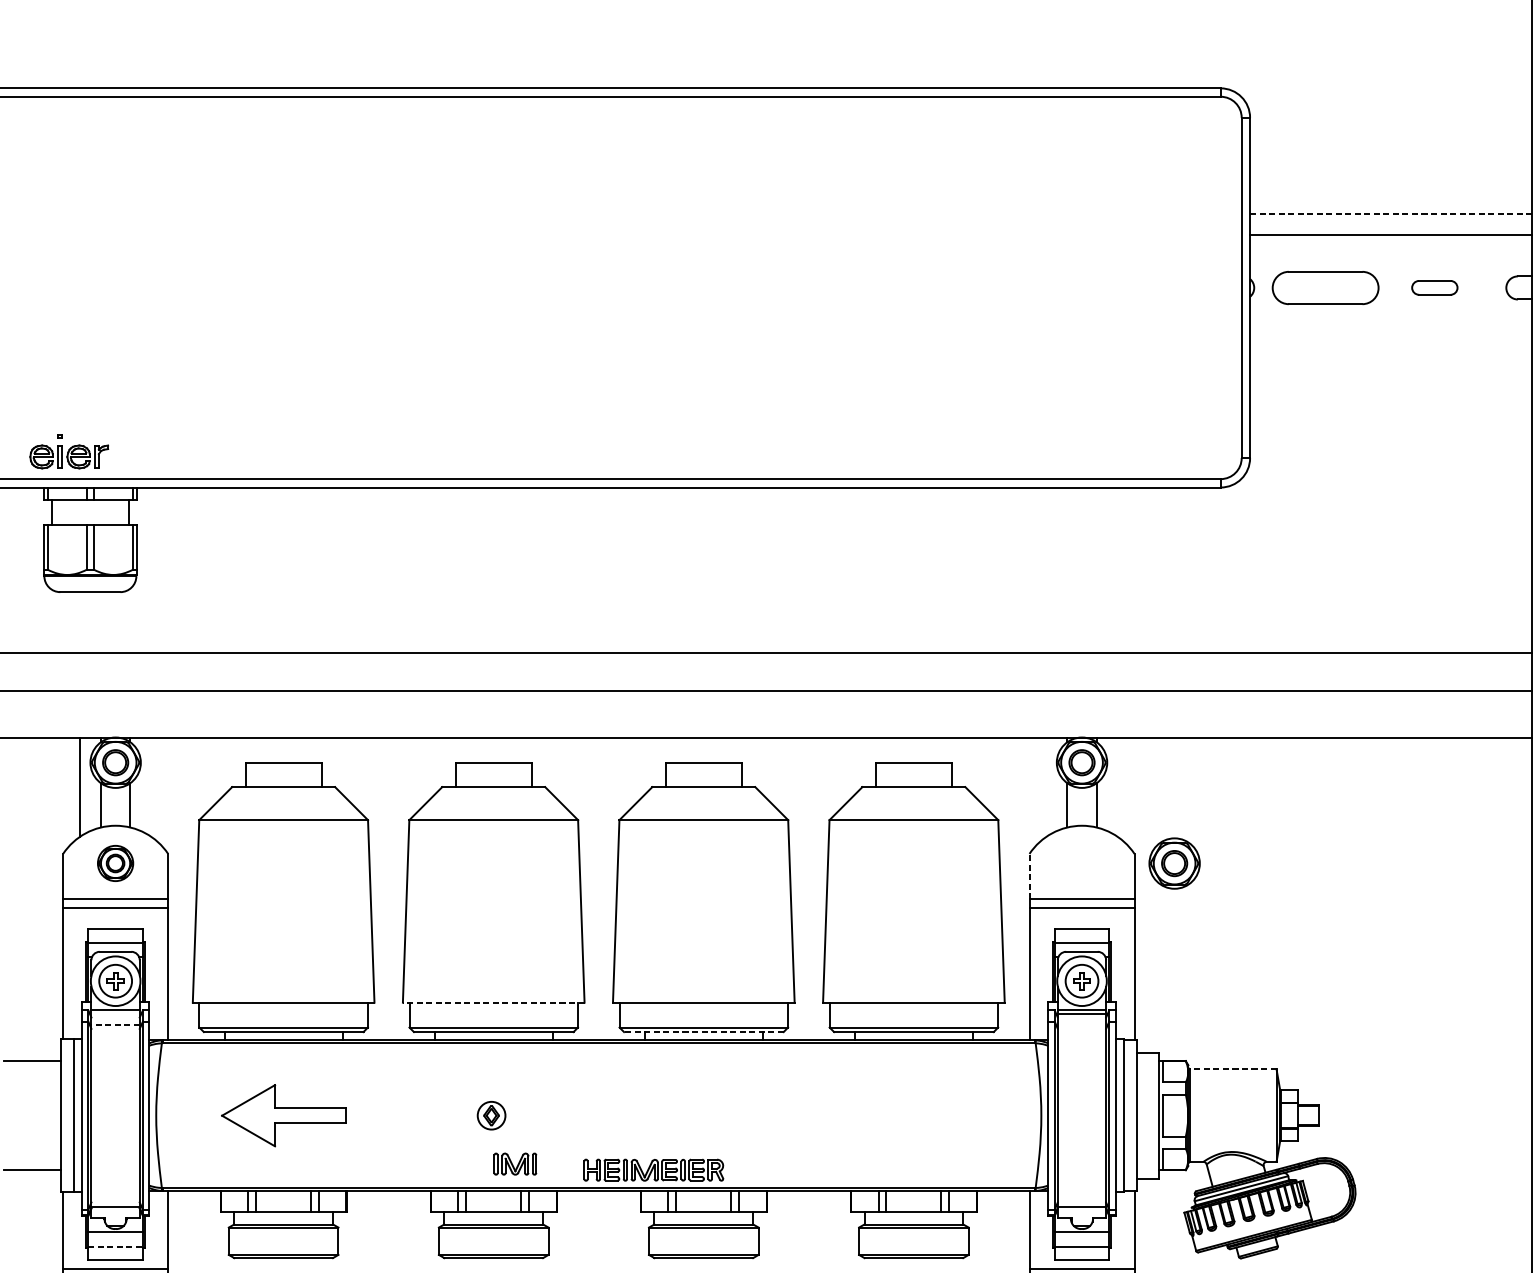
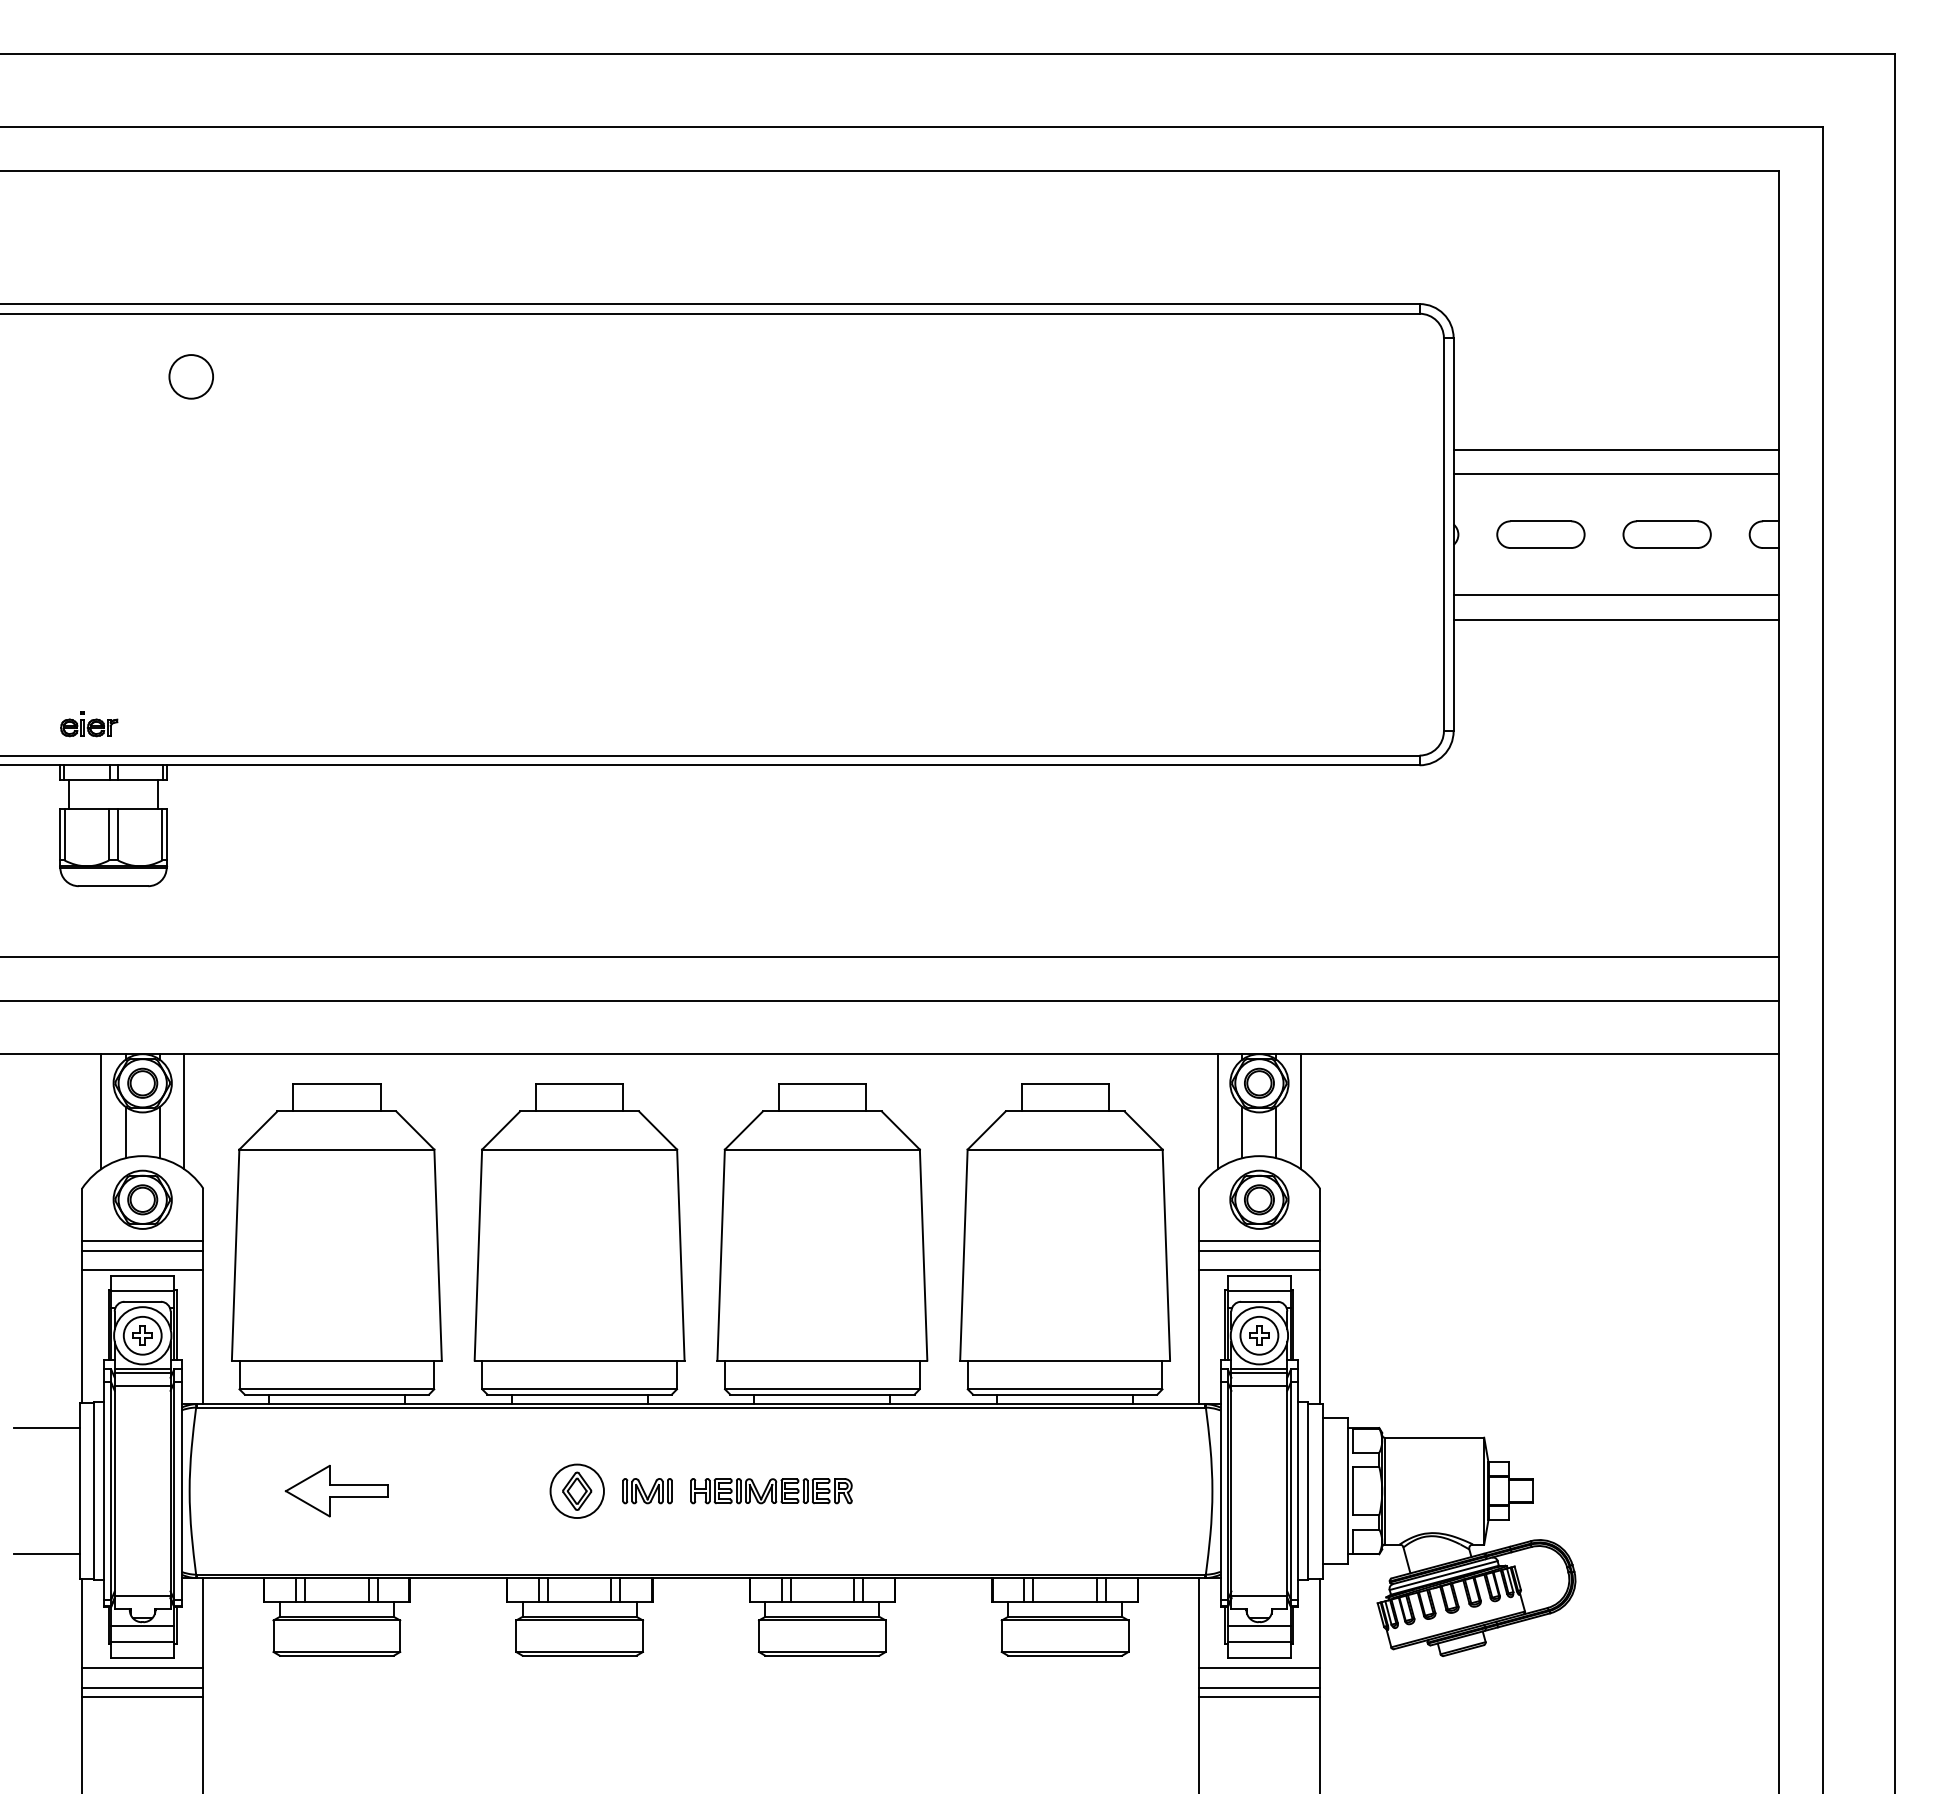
circle: (156, 151) -> (190, 376), added
line: (1391, 214) -> (1616, 449), dashed -> solid
part: (1325, 287) -> (1540, 534), size x0.71
part: (1434, 287) -> (1666, 534), size x1.67
line: (1390, 340) -> (1615, 595), added
line: (1390, 361) -> (1615, 619), added
part: (69, 452) -> (89, 724), size x0.62
line: (151, 787) -> (184, 1111), added
line: (1046, 787) -> (1218, 1111), added
line: (1117, 787) -> (1300, 1111), added
part: (115, 863) -> (142, 1199), size x1.43
part: (1174, 863) -> (1259, 1199), moved
line: (1029, 876) -> (1198, 1214), dashed -> solid
line: (115, 924) -> (142, 1270), added
line: (1082, 924) -> (1259, 1270), added
line: (493, 1002) -> (579, 1360), dashed -> solid
line: (115, 1013) -> (142, 1373), added
line: (115, 1024) -> (142, 1385), dashed -> solid
line: (1082, 1024) -> (1259, 1385), added
line: (703, 1032) -> (821, 1394), dashed -> solid
line: (1233, 1069) -> (1434, 1437), dashed -> solid
part: (283, 1115) -> (336, 1490), size x0.71
part: (491, 1115) -> (576, 1490), size x1.67
part: (515, 1164) -> (647, 1491), moved
part: (653, 1170) -> (771, 1491), moved
line: (115, 1246) -> (142, 1642), dashed -> solid

